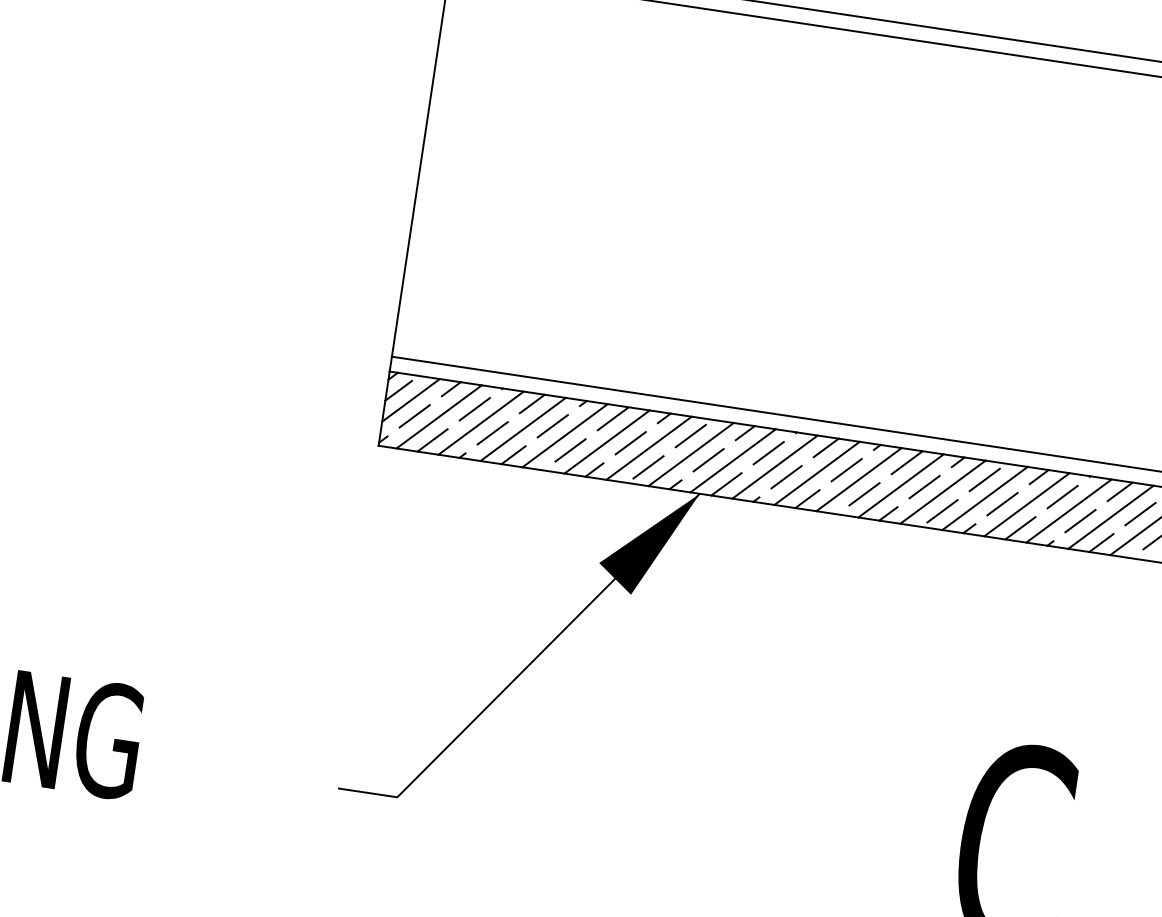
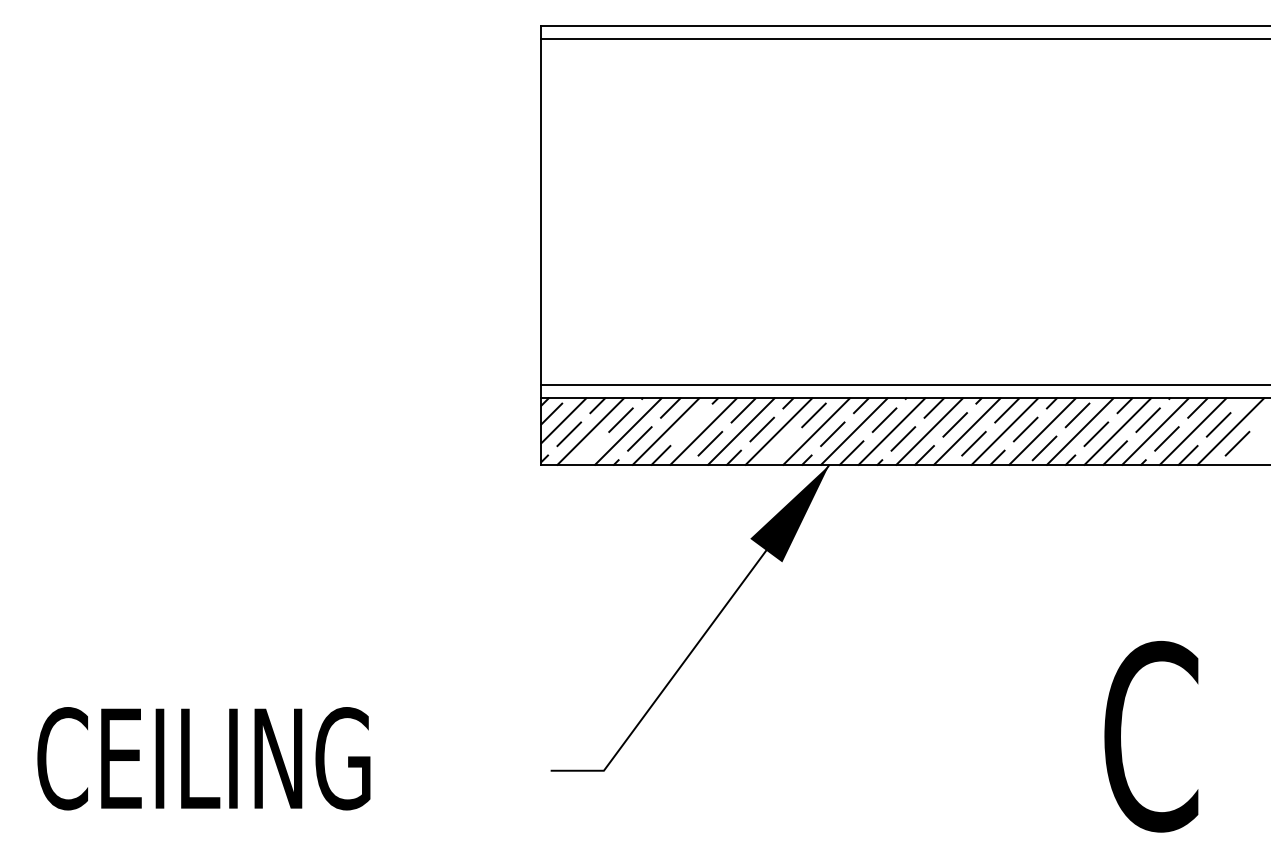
line: (552, 425) -> (691, 424), removed
line: (432, 439) -> (587, 452), removed
line: (647, 467) -> (780, 448), removed

